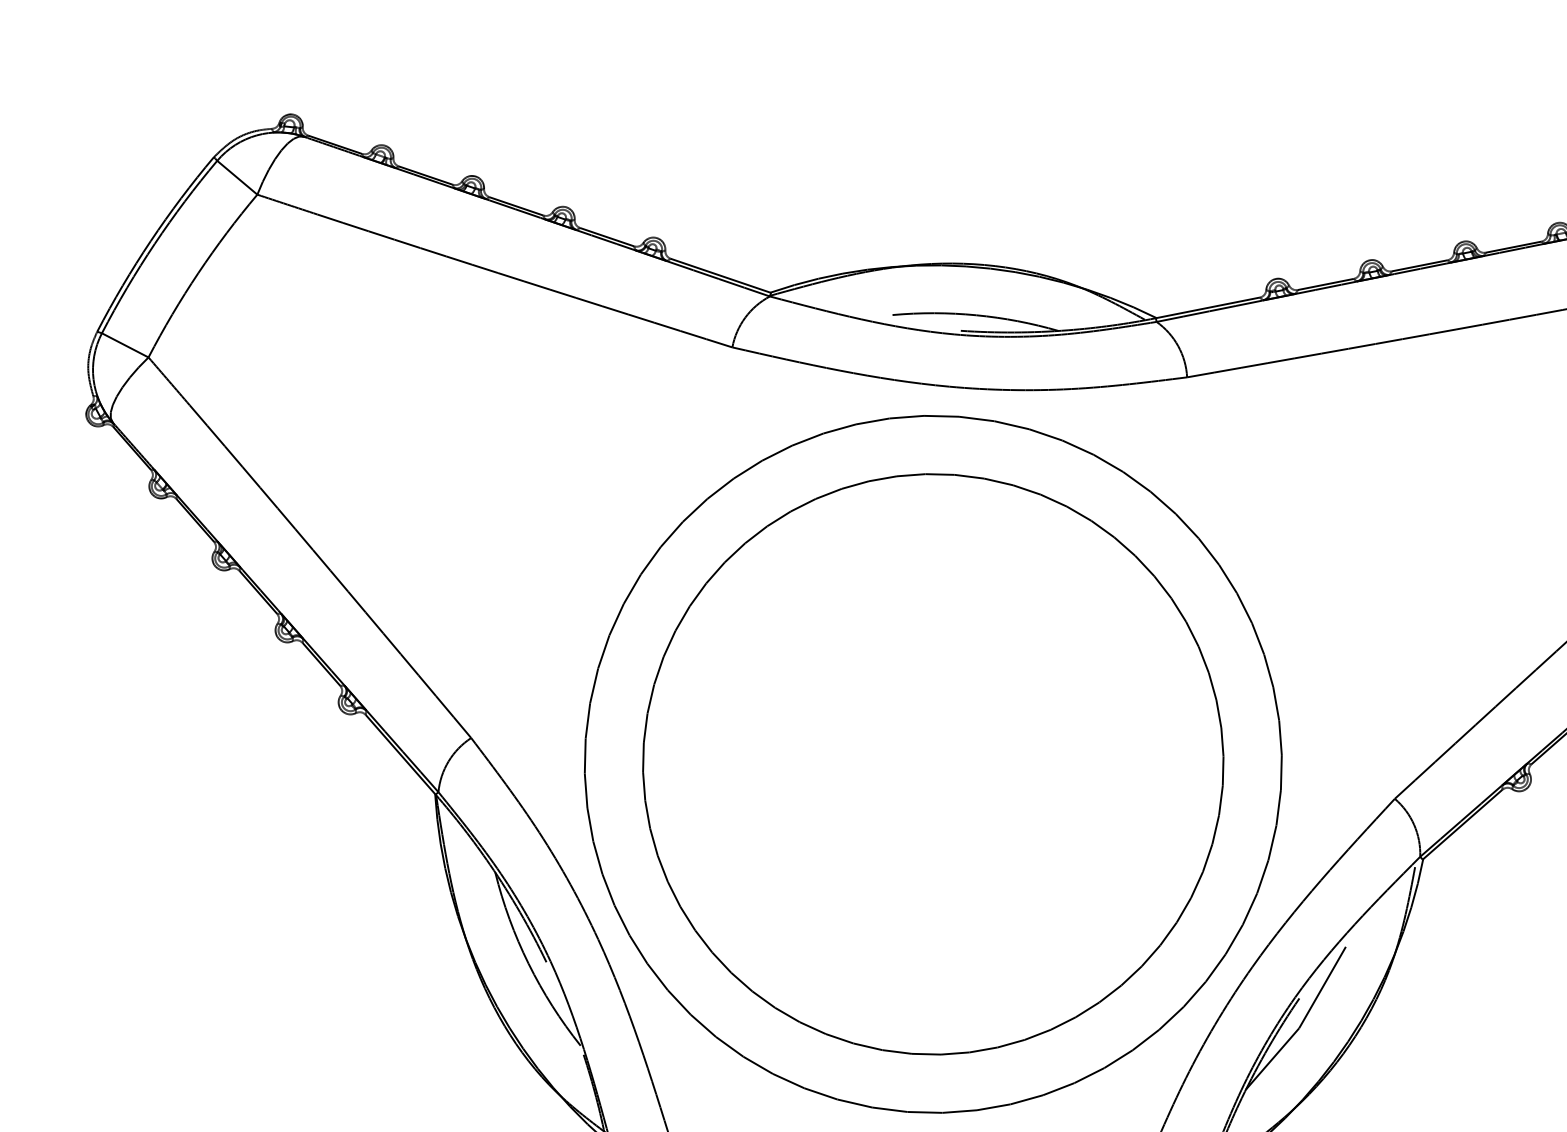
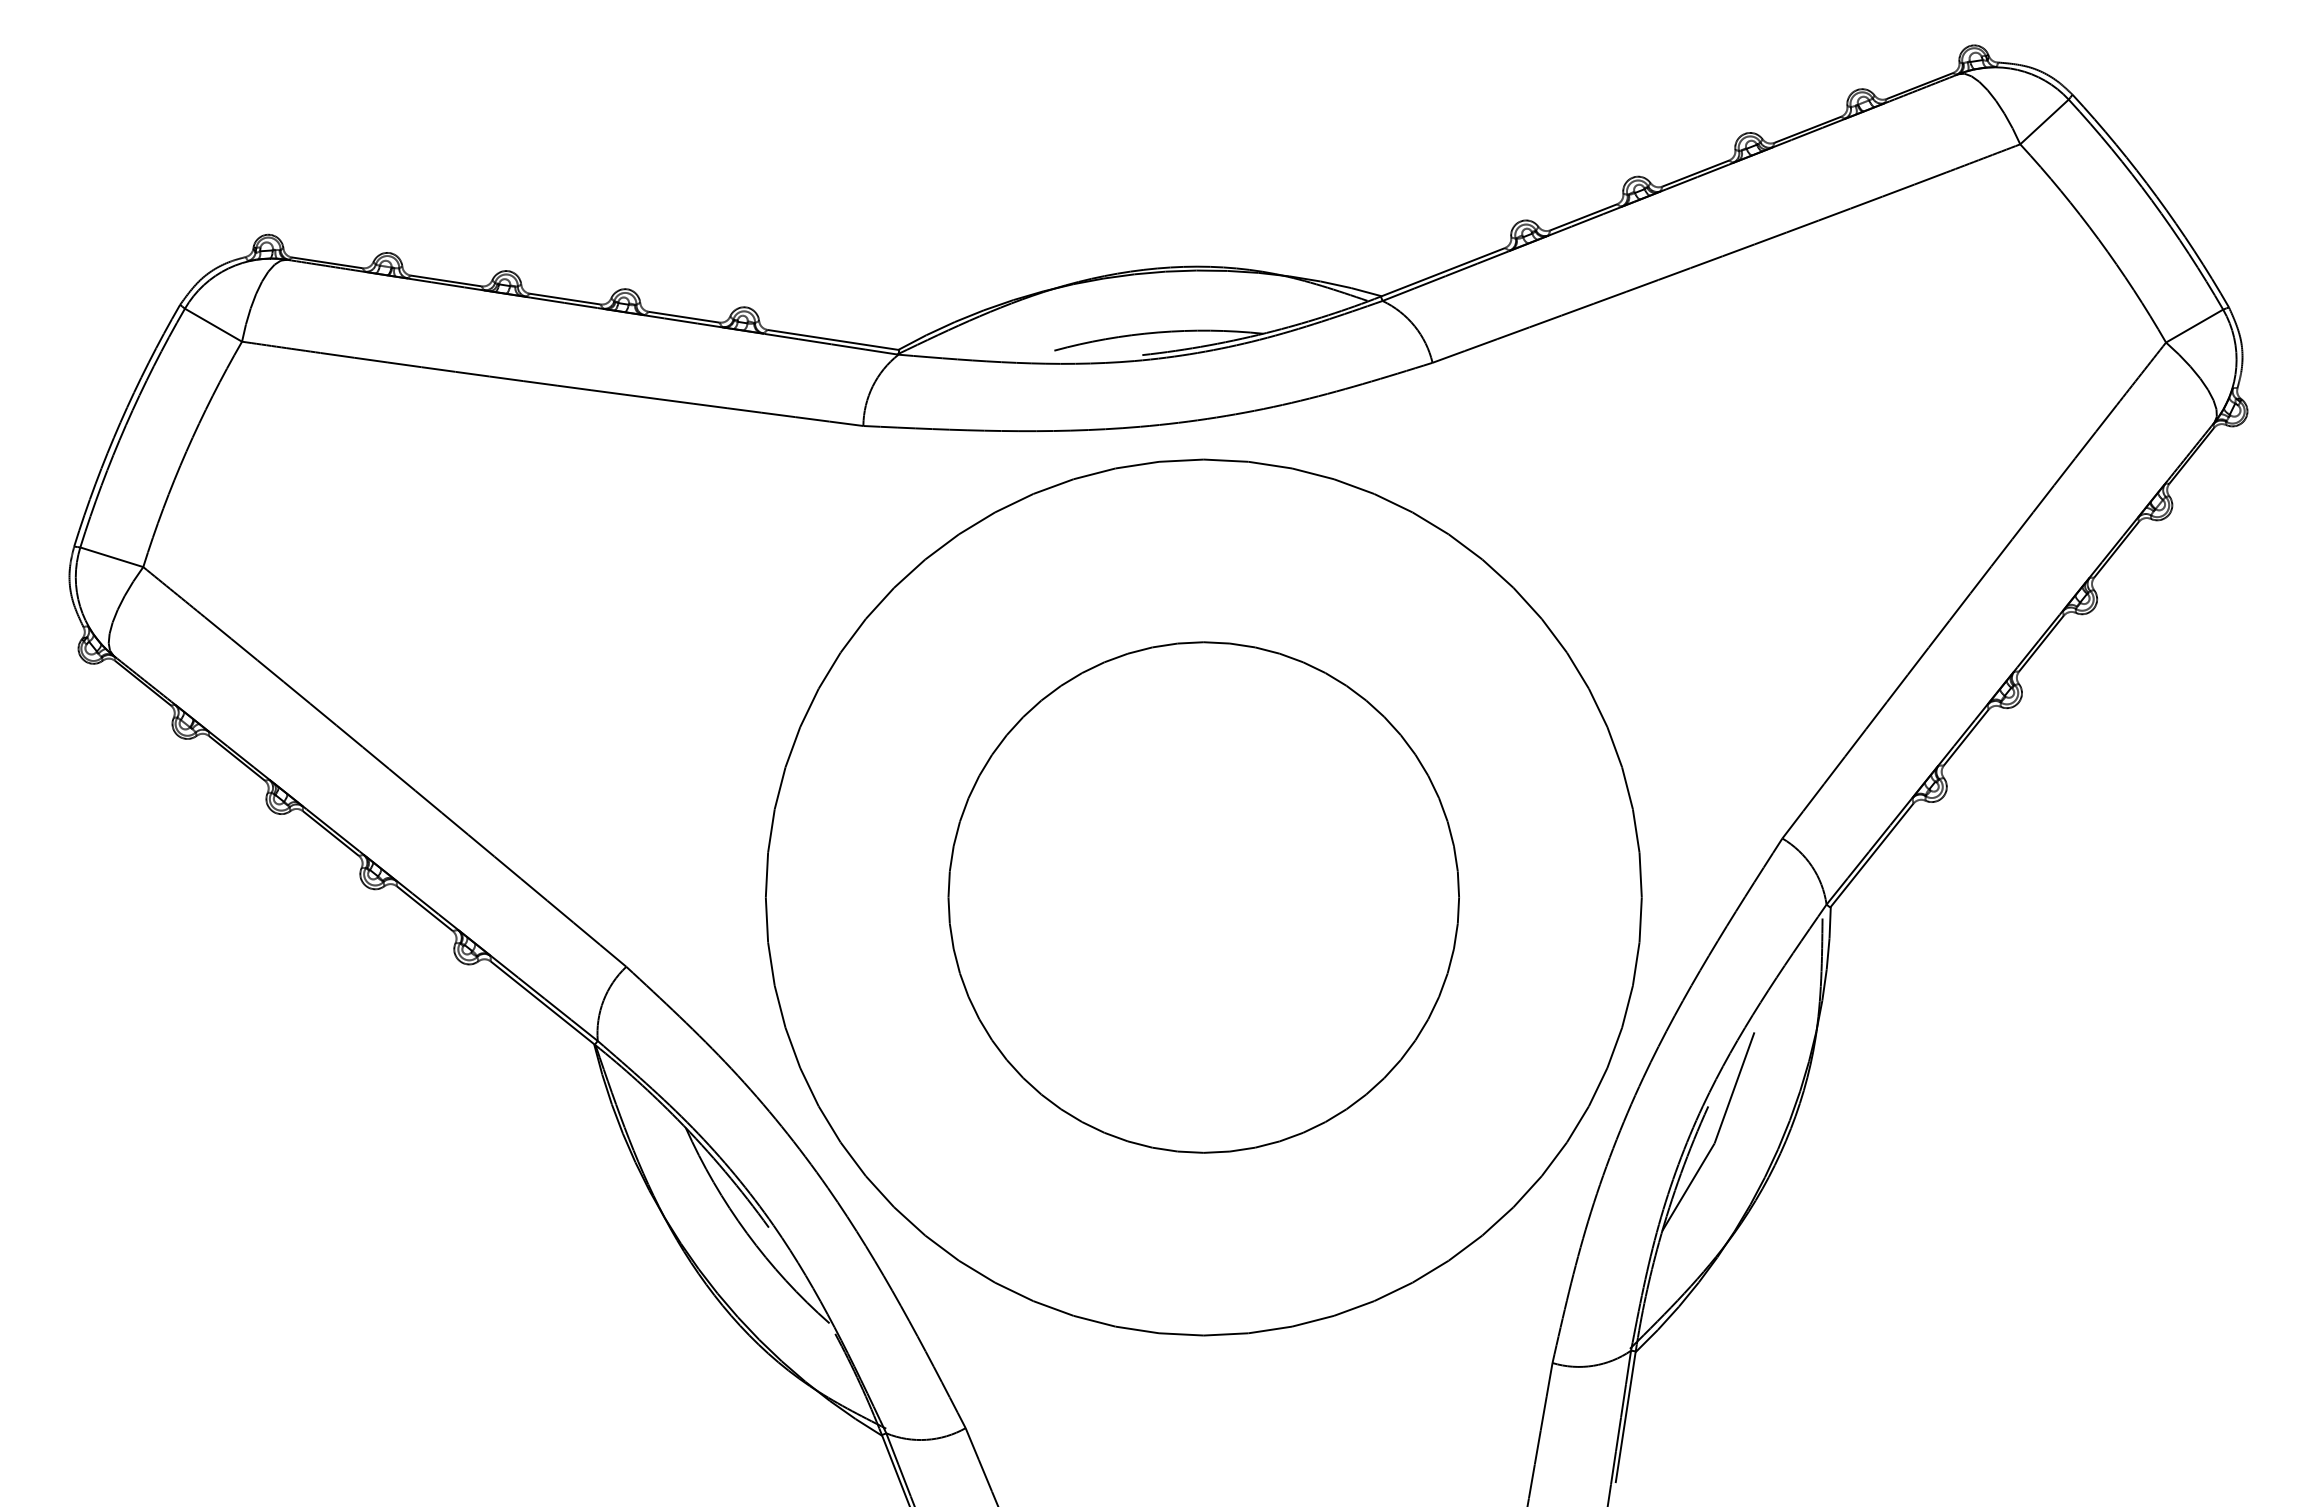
circle: (933, 764) -> (1203, 897), size x0.7

